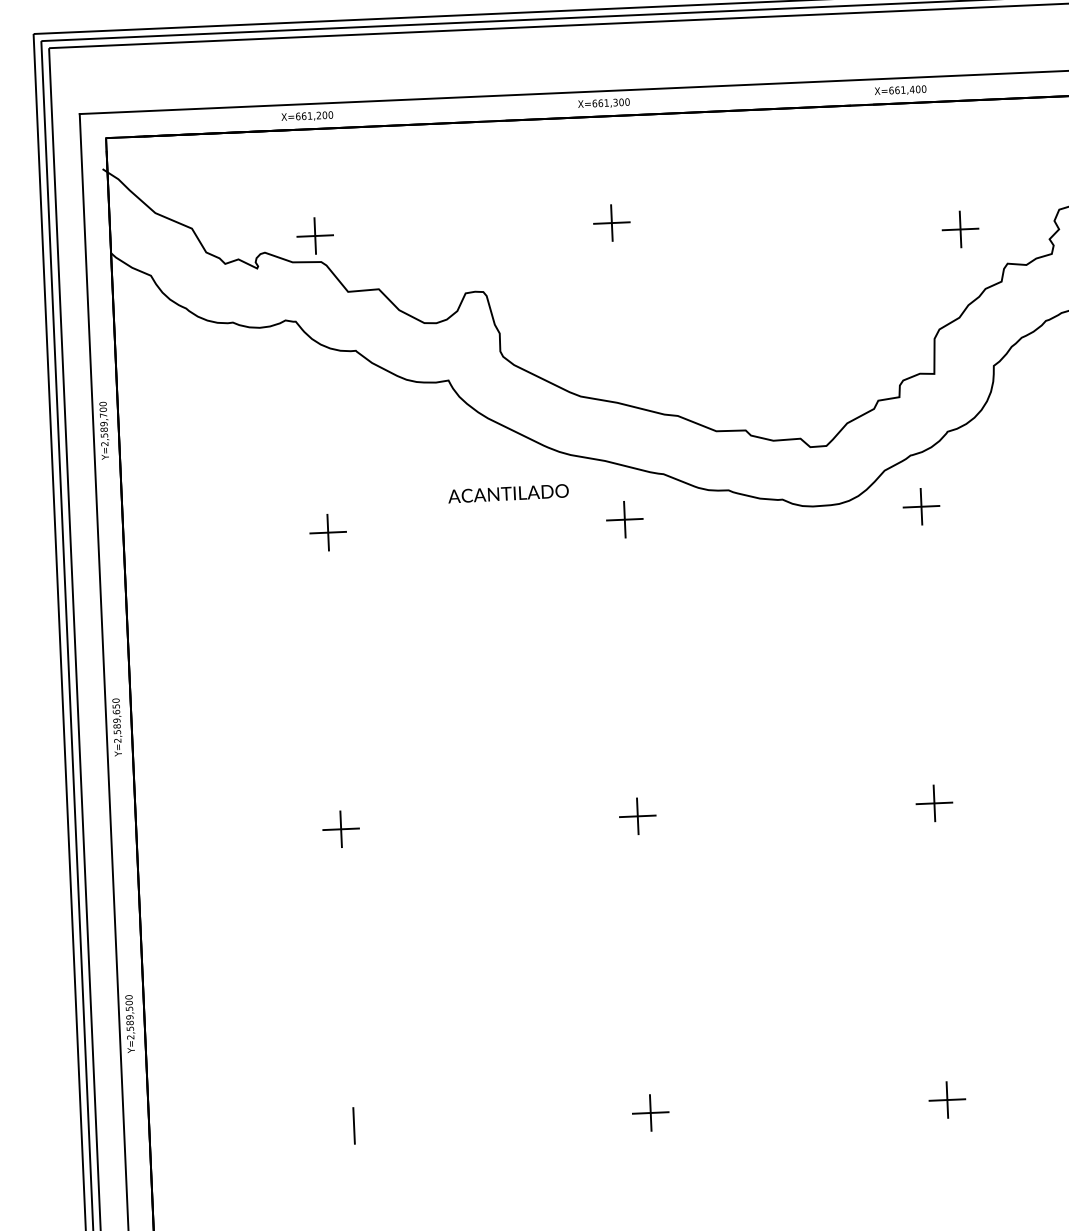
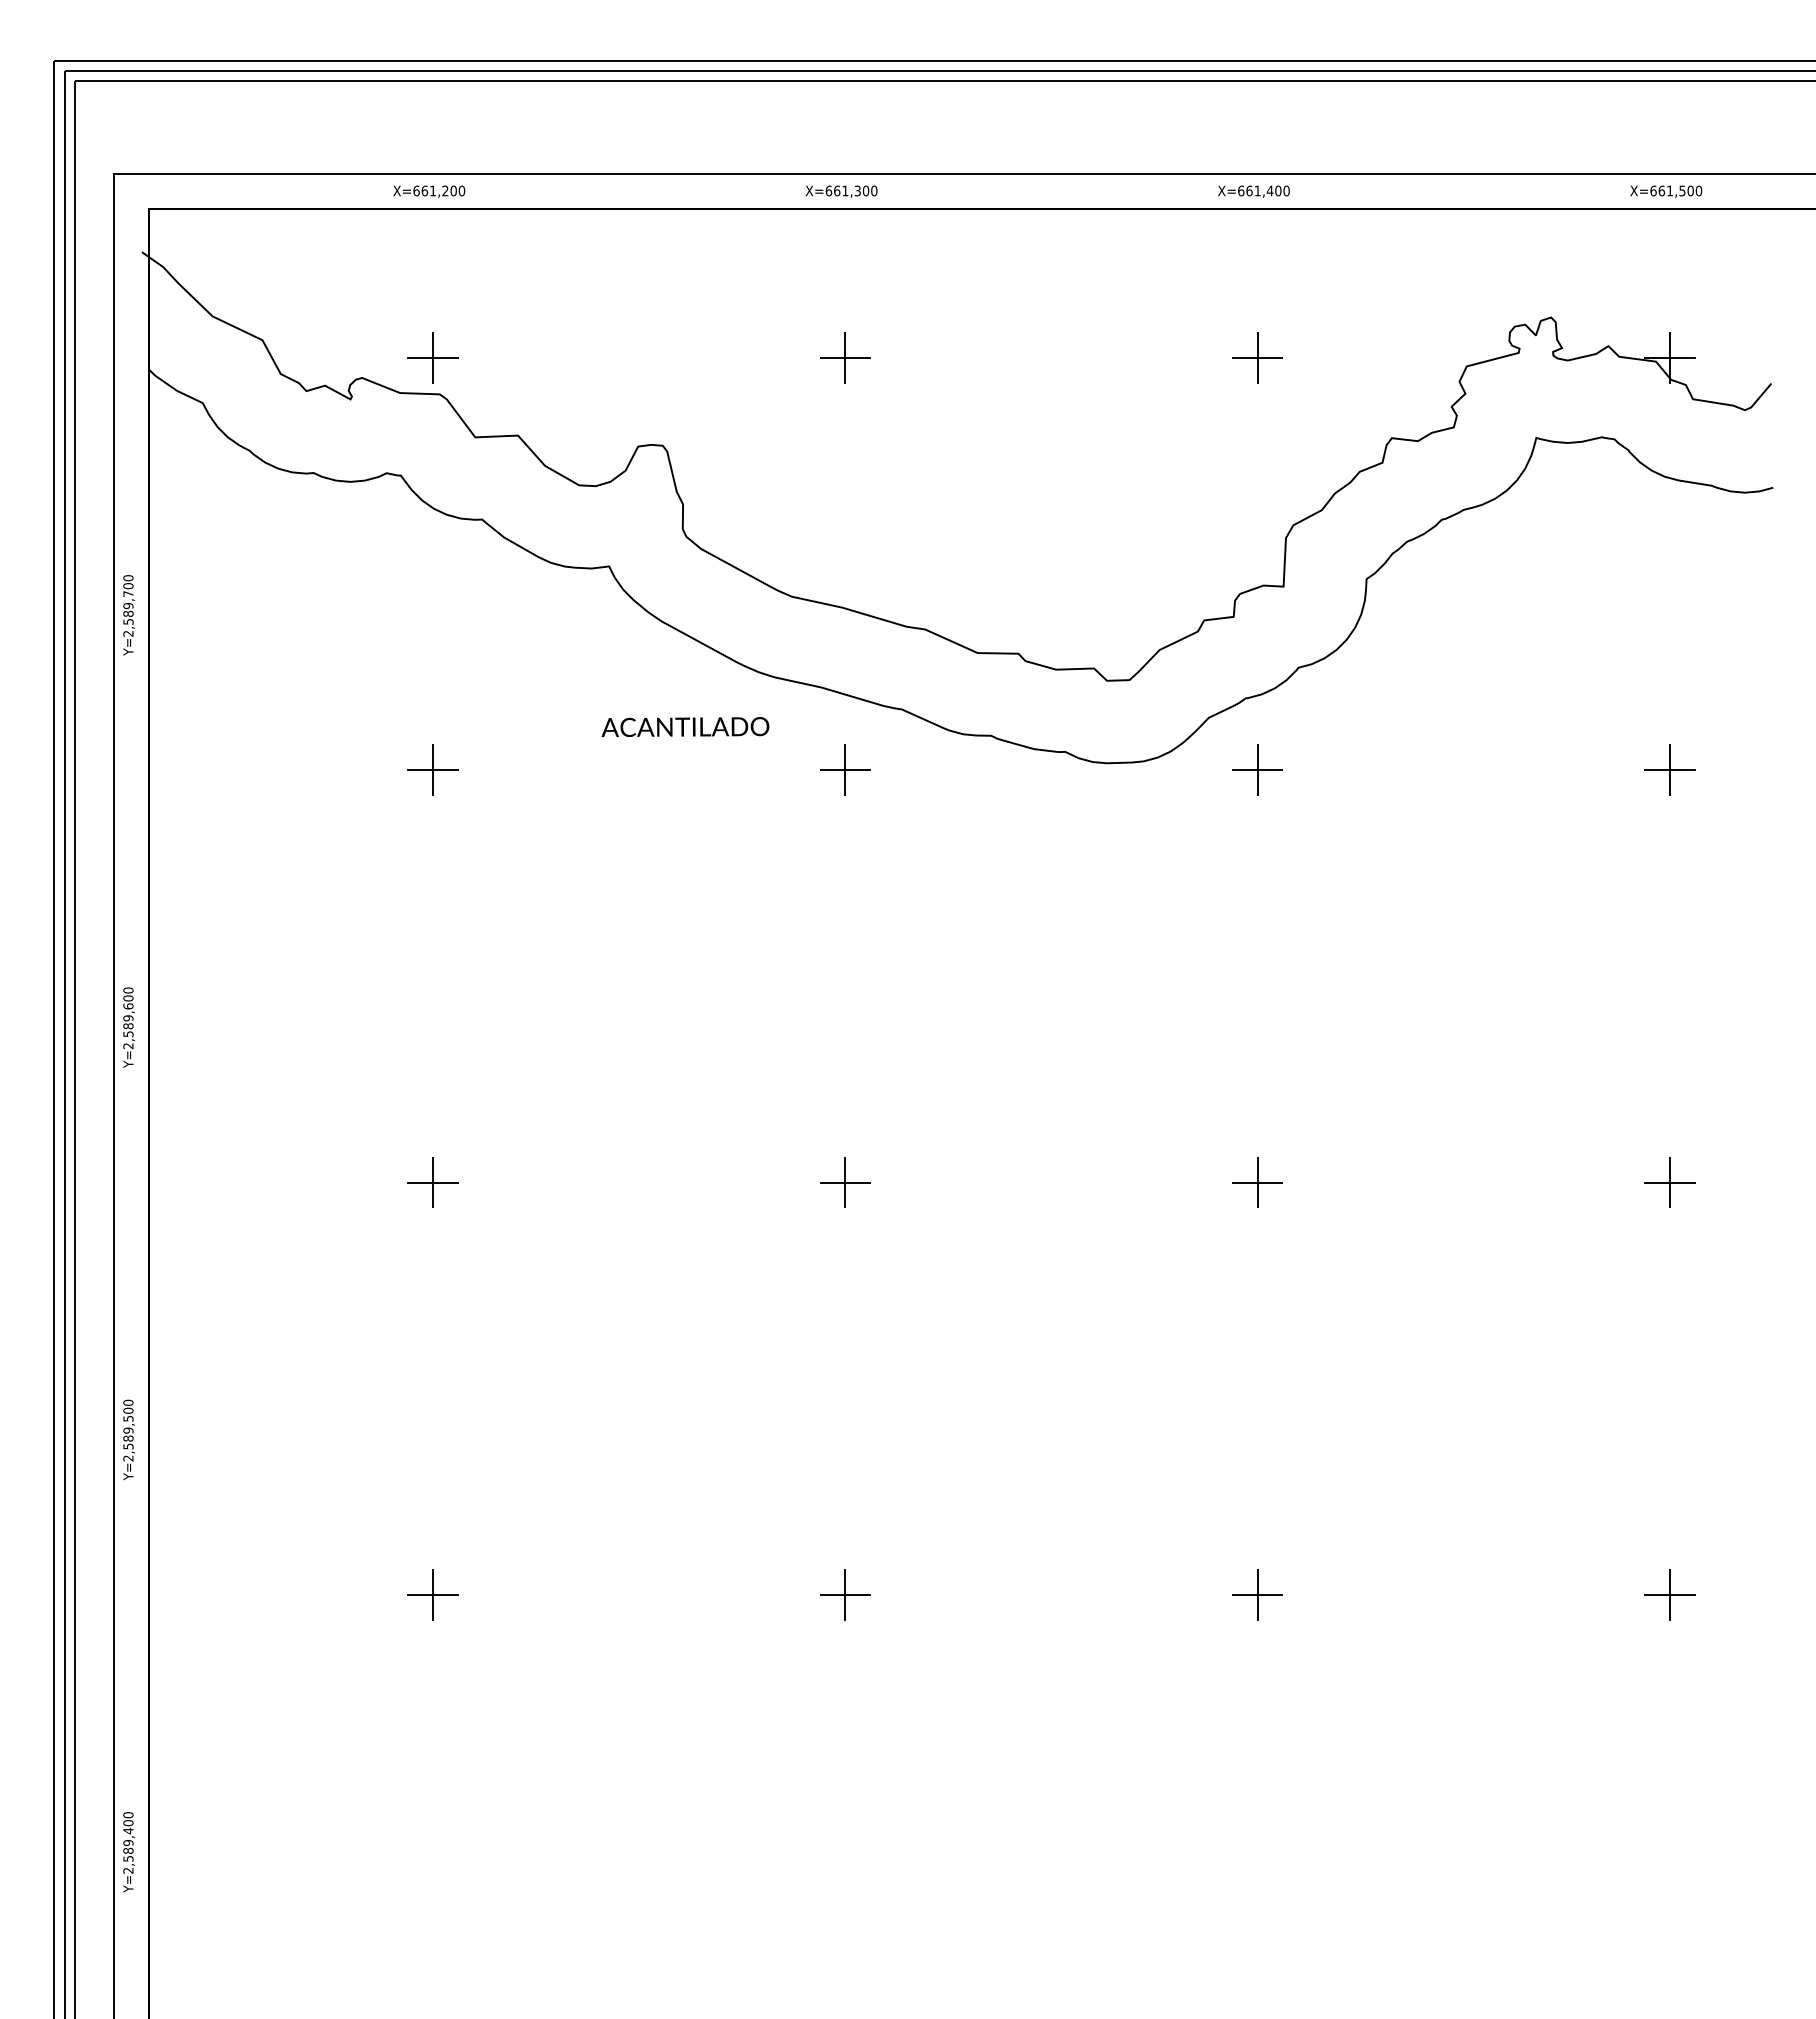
part: (960, 229) -> (1257, 357), moved
text: (116, 706) -> (128, 998), Y=2,589,650 -> Y=2,589,600
line: (353, 1125) -> (432, 1594), added

